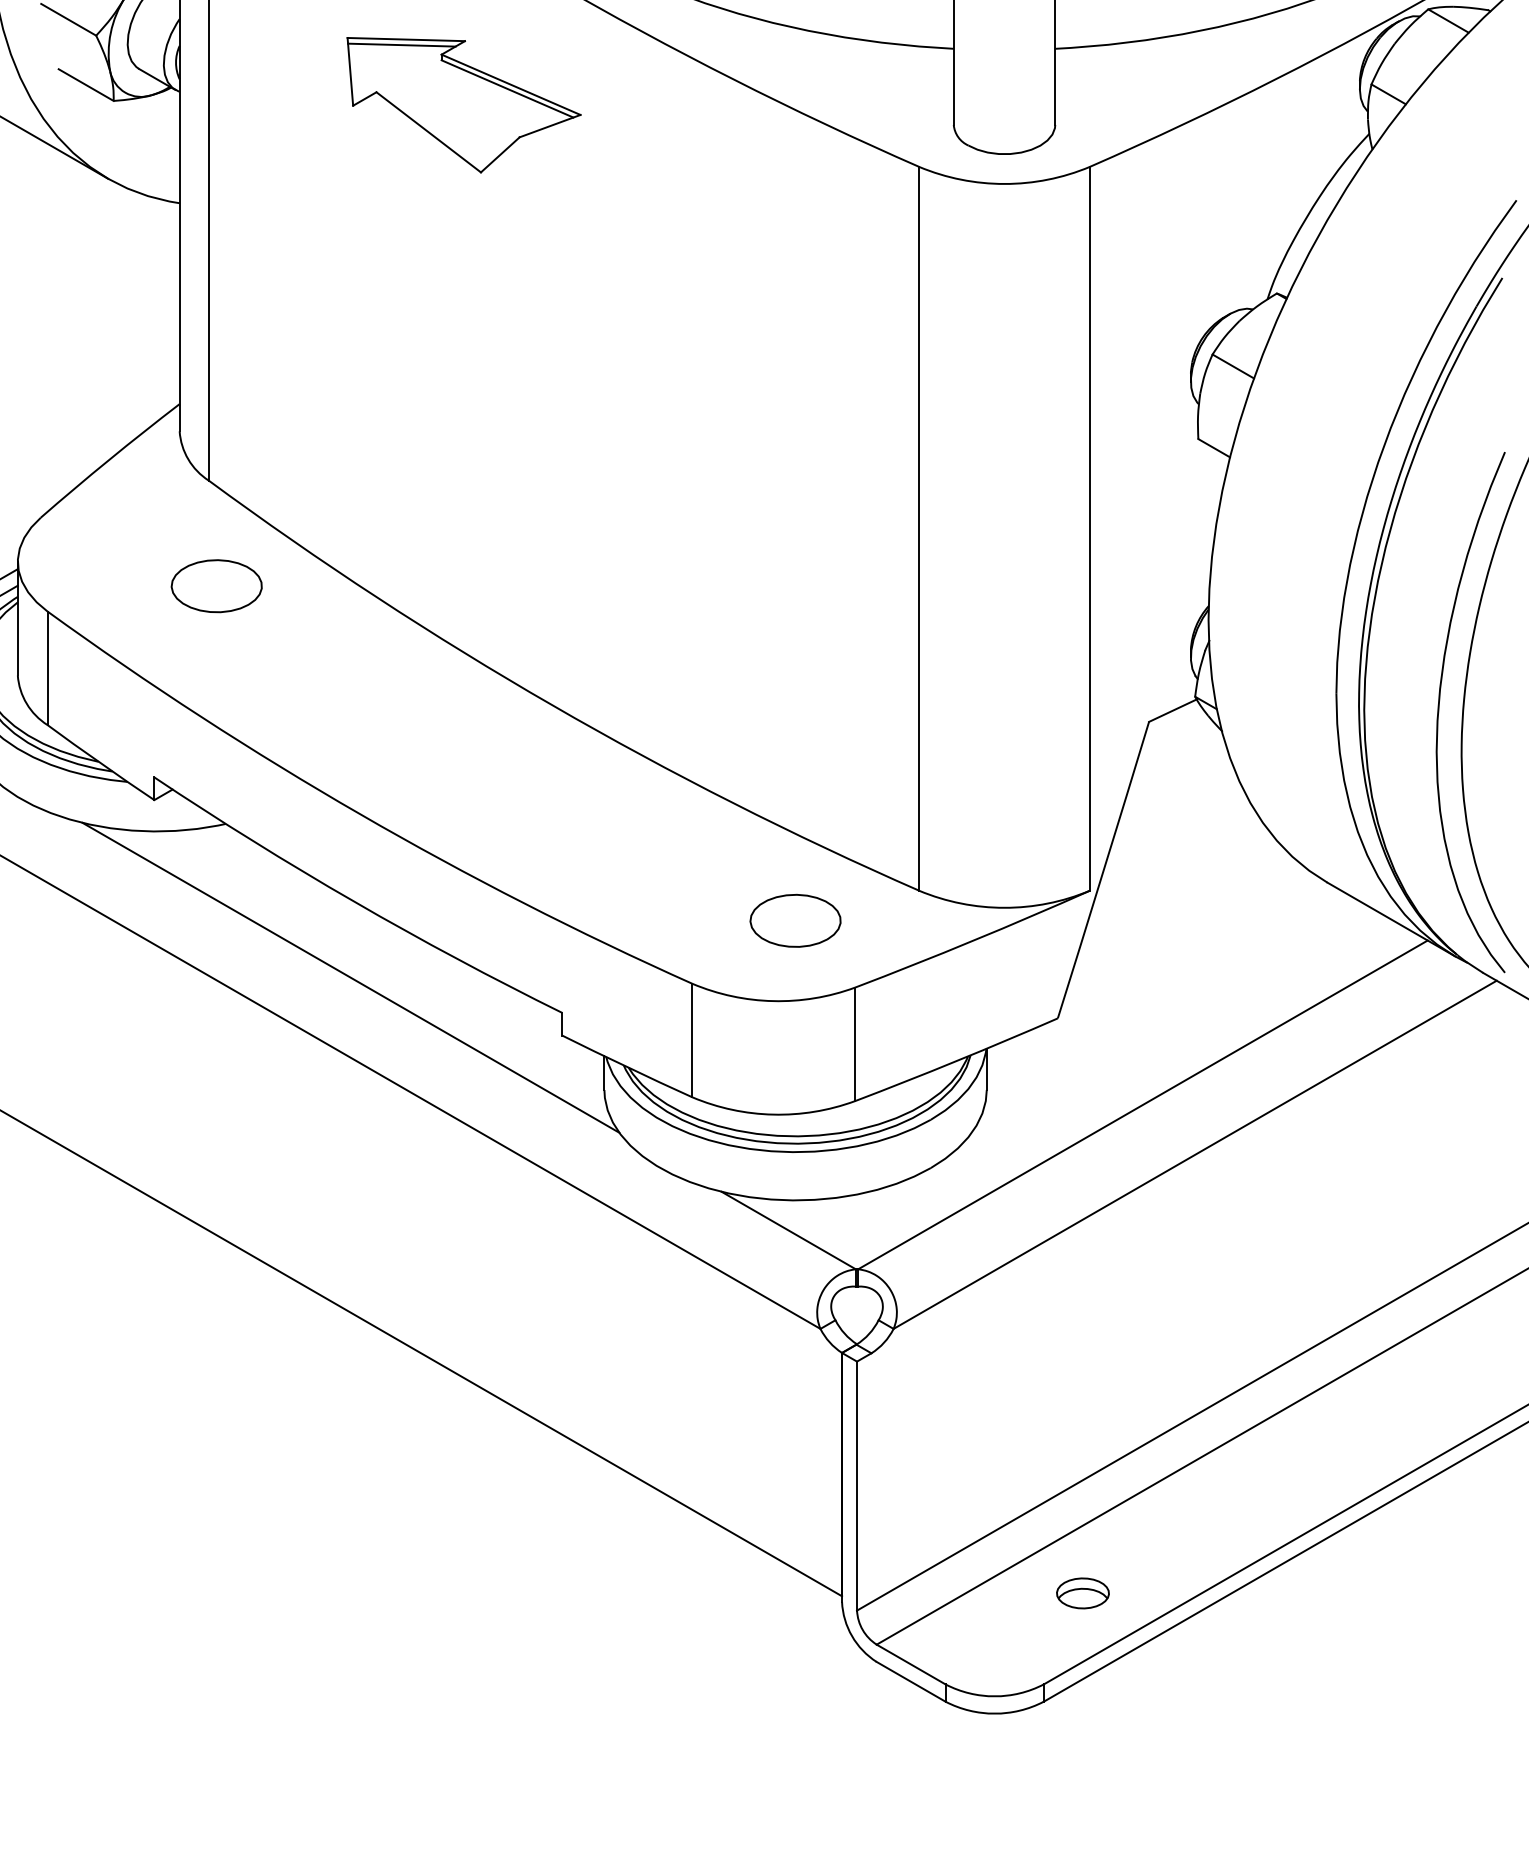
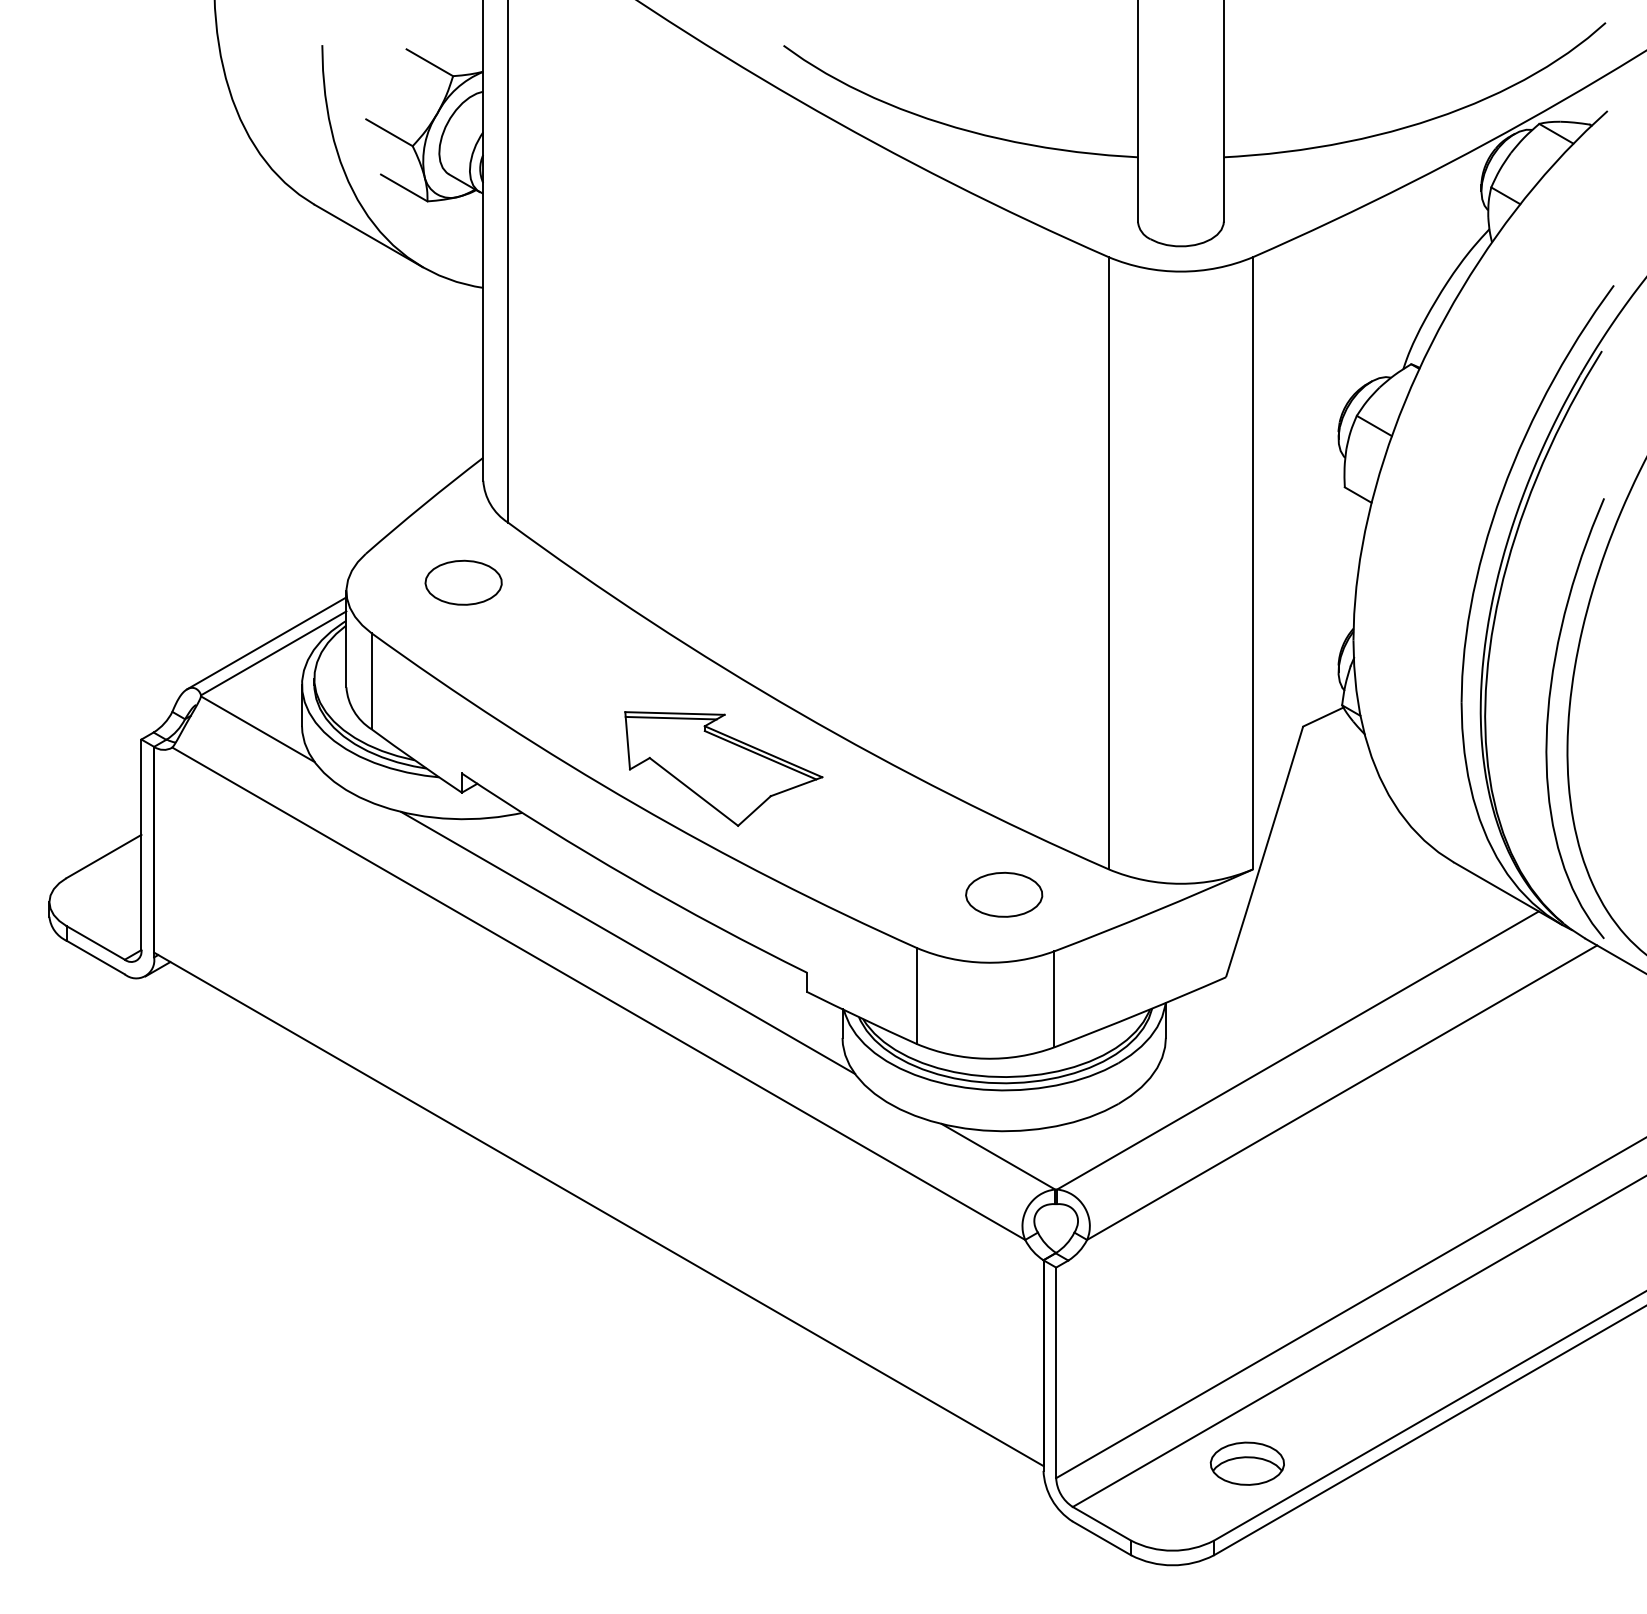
part: (463, 104) -> (723, 768), moved
part: (216, 585) -> (463, 582), moved
part: (1082, 1593) -> (1246, 1463), size x1.67

